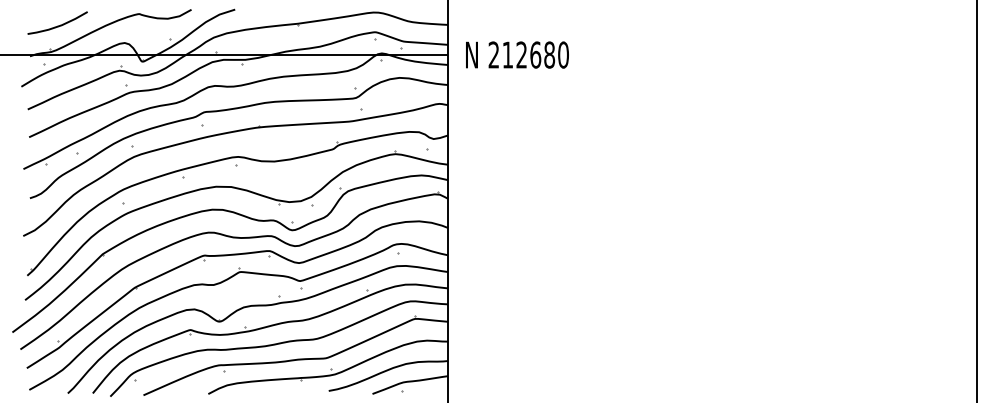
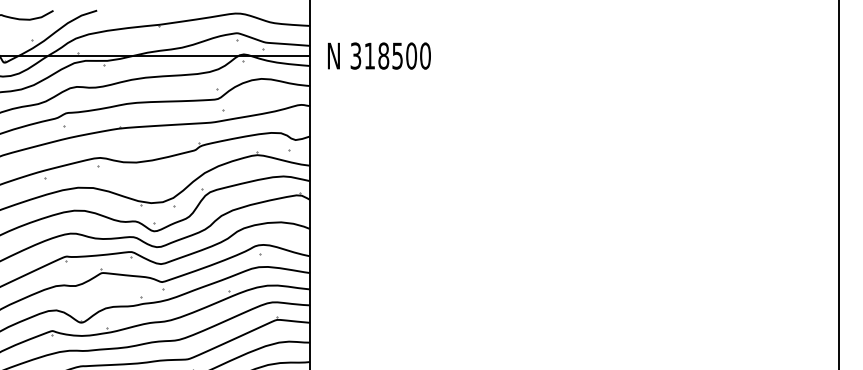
text: (521, 54) -> (383, 55), 212680 -> 318500

